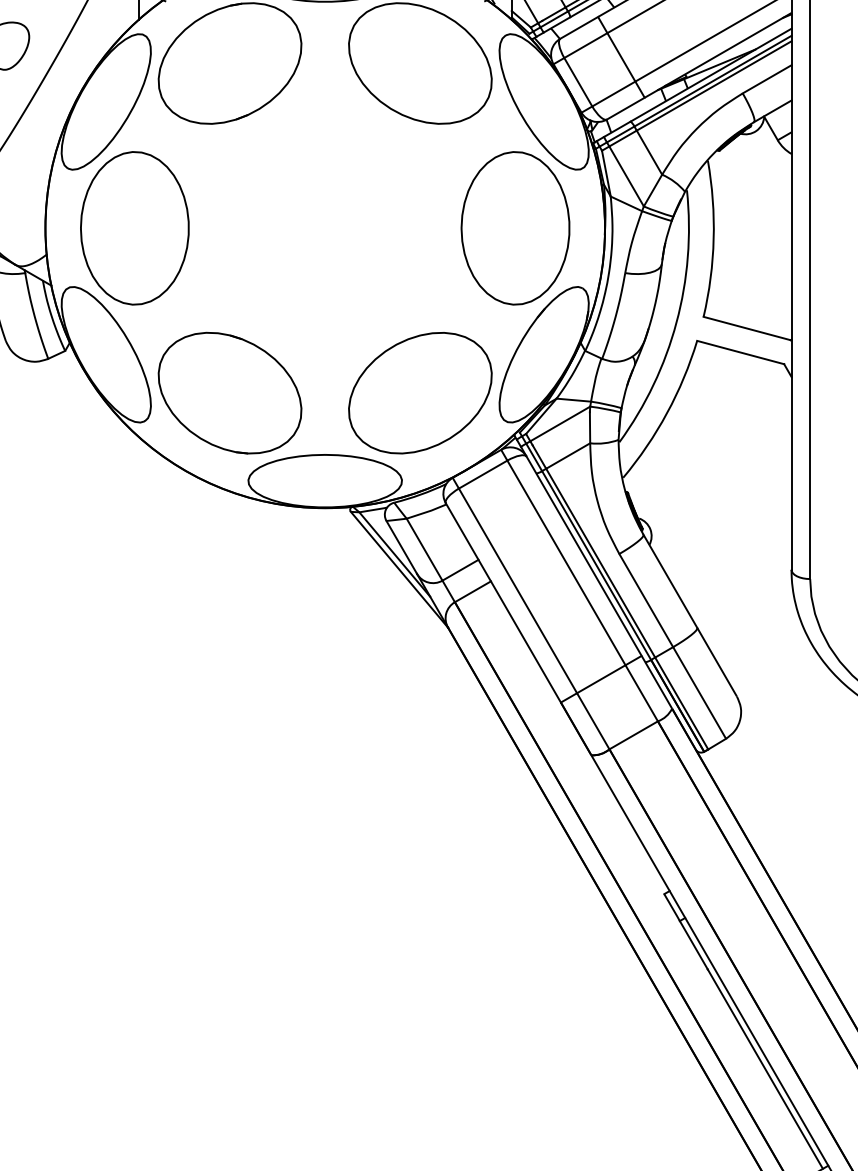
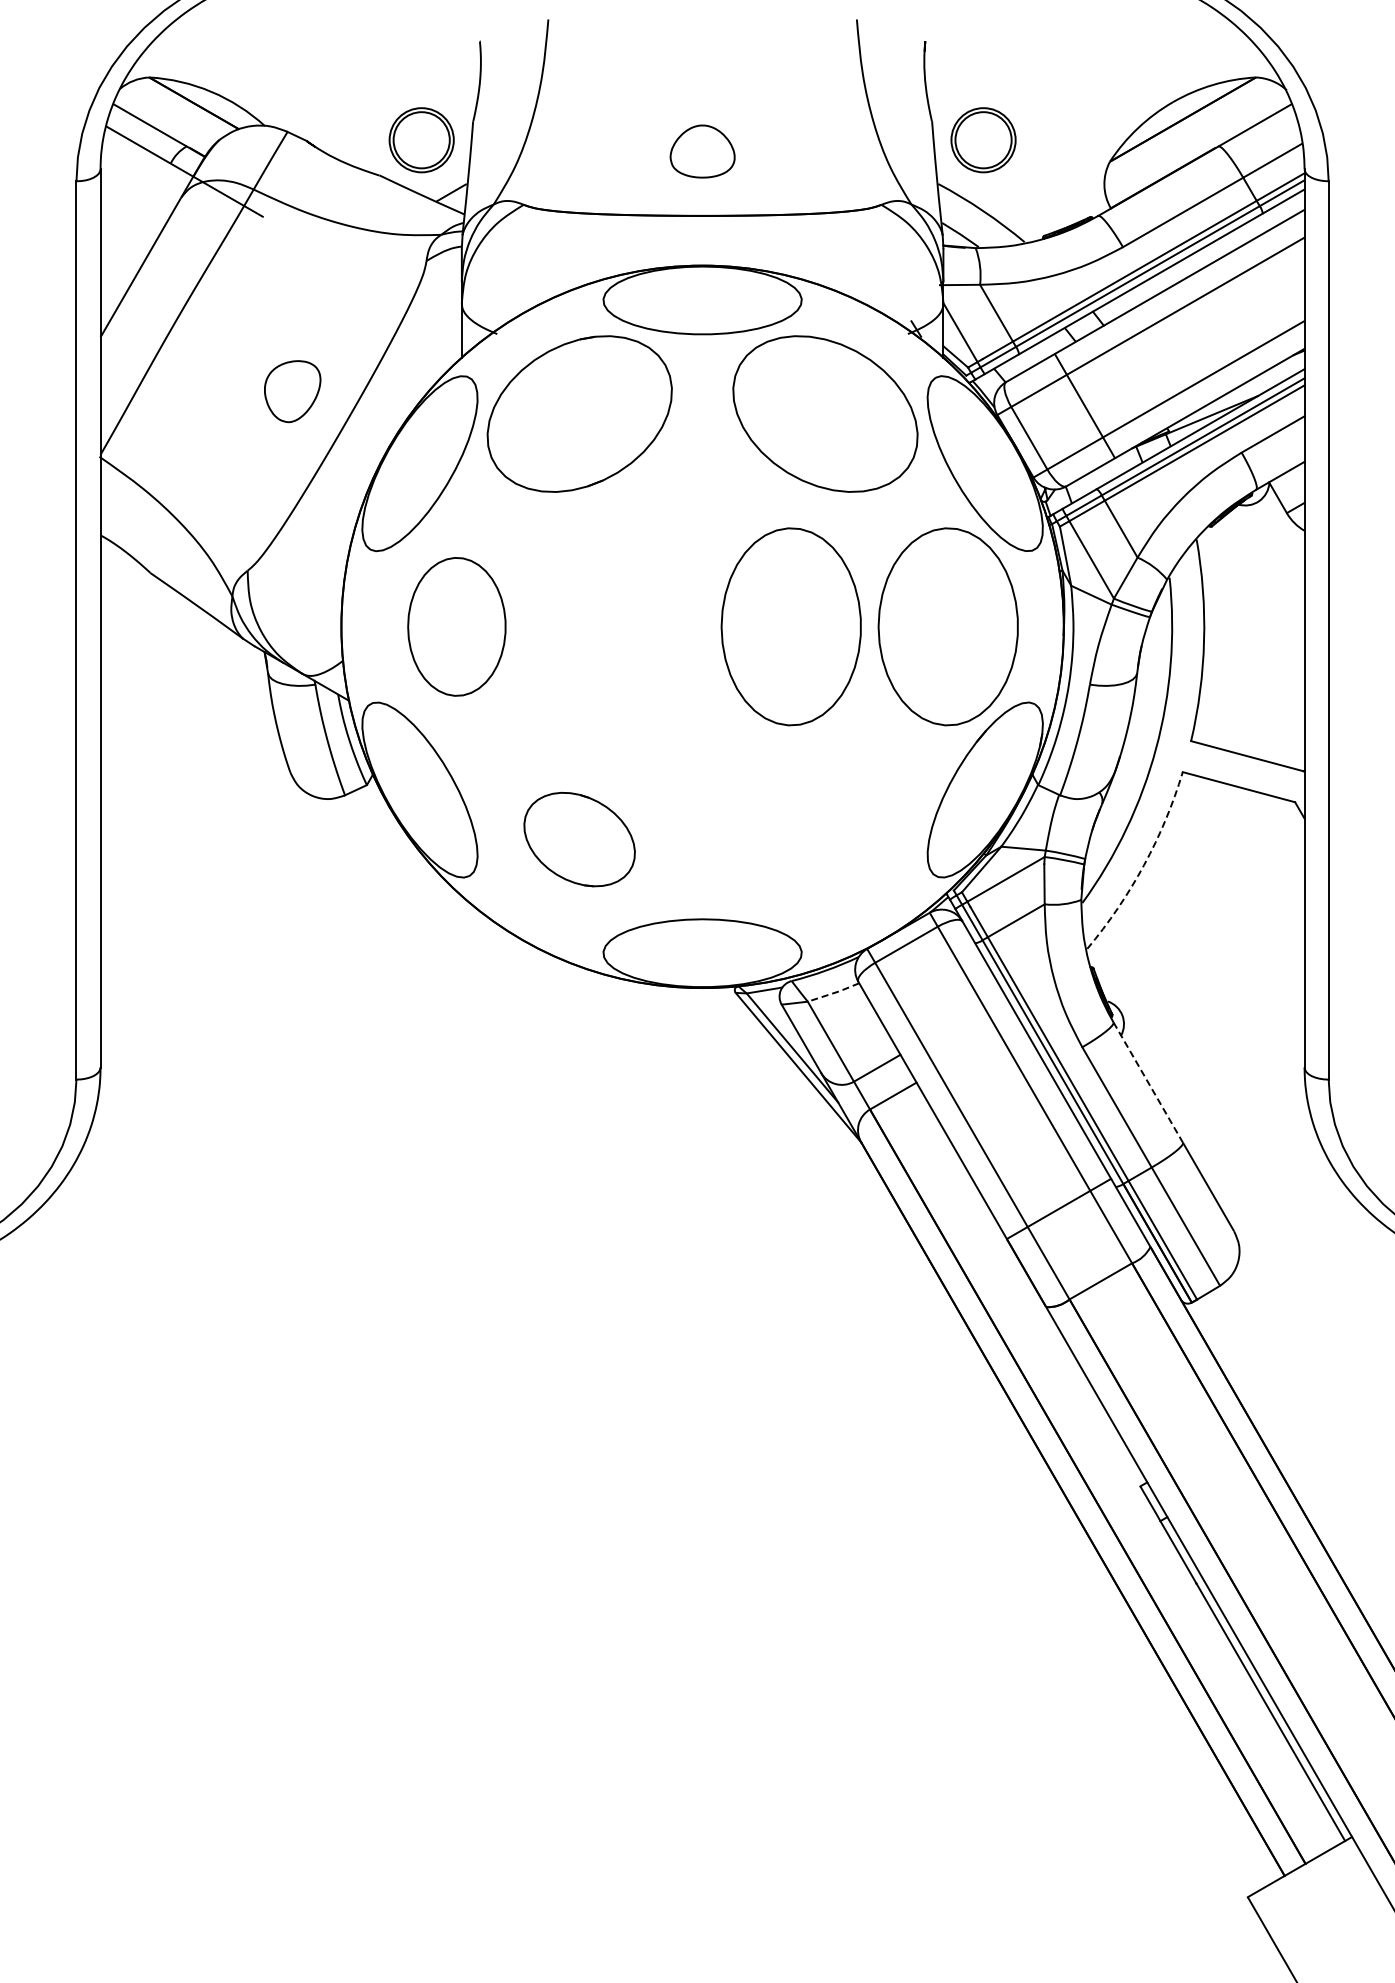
part: (134, 228) -> (456, 626), size x0.7
part: (393, 228) -> (790, 626), added
part: (229, 393) -> (579, 839), size x0.6
part: (420, 393) -> (825, 839), removed
arc: (666, 413) -> (1143, 865), solid -> dashed
line: (427, 512) -> (834, 993), solid -> dashed
line: (670, 582) -> (1148, 1083), solid -> dashed

